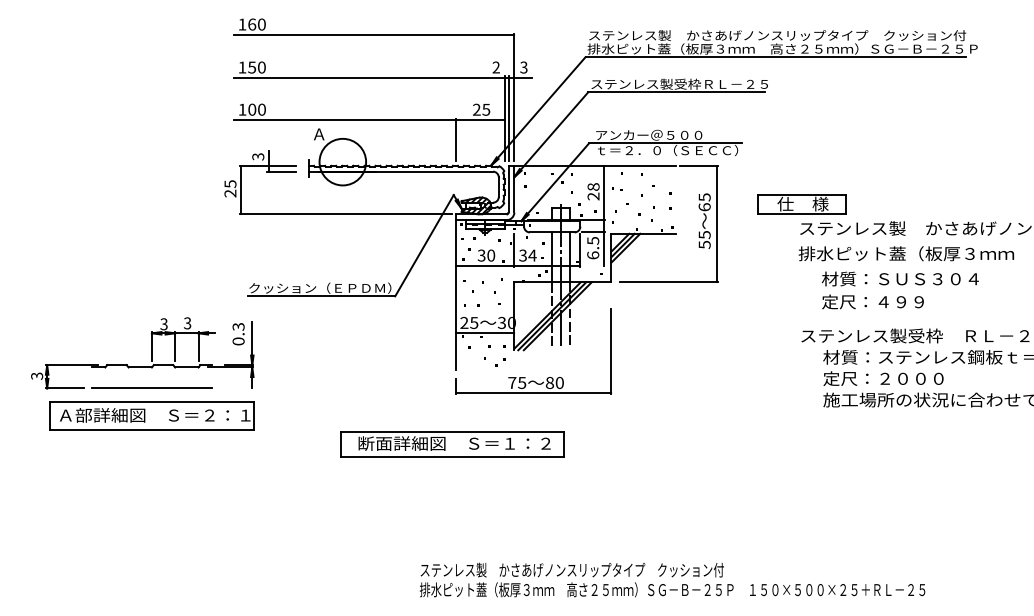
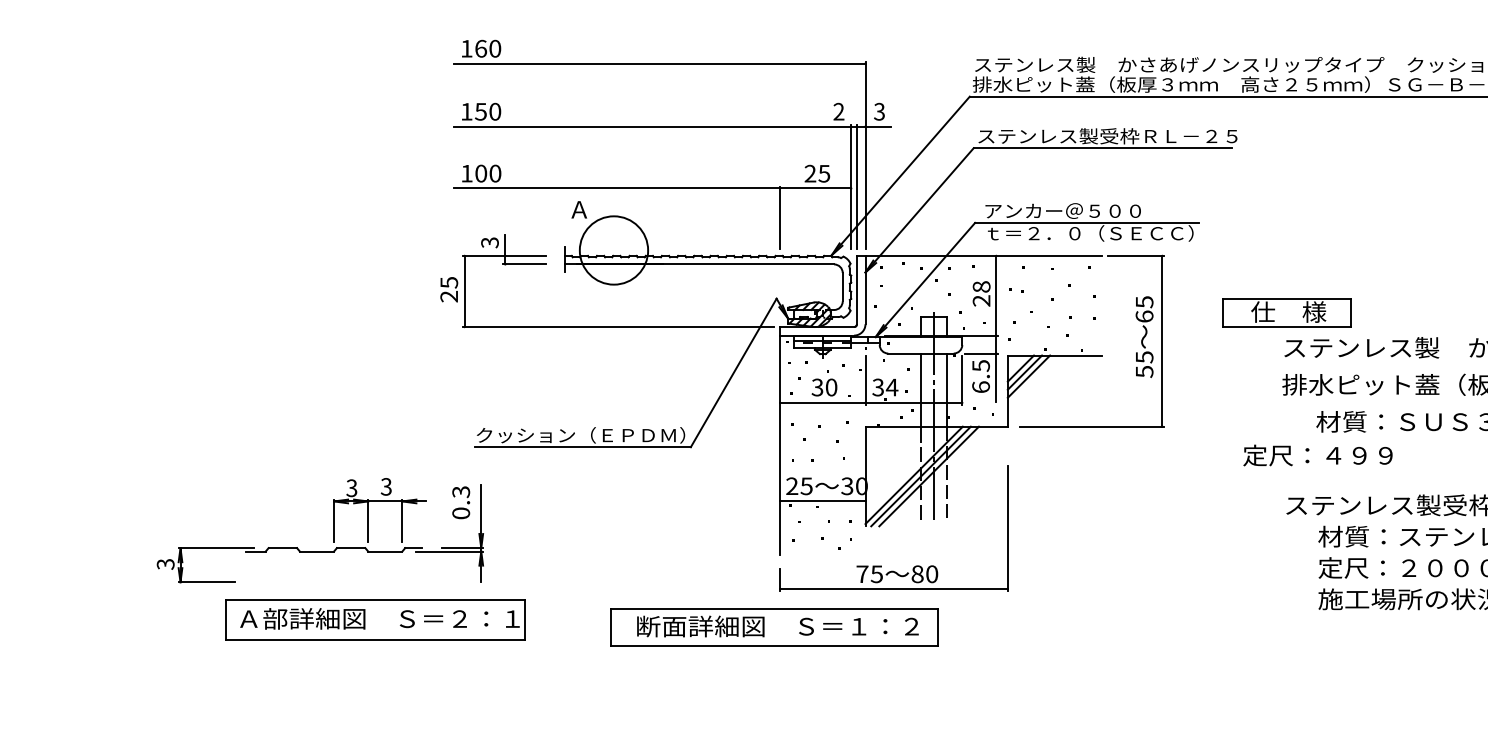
text: (872, 301) -> (1317, 454), moved
line: (151, 388) -> (333, 582), removed
part: (151, 415) -> (374, 619), moved
part: (452, 444) -> (774, 627), moved

